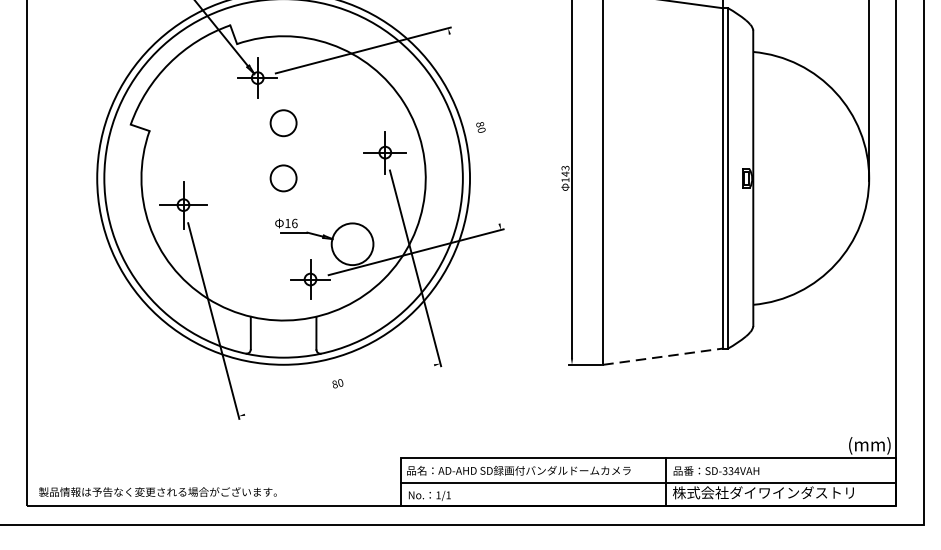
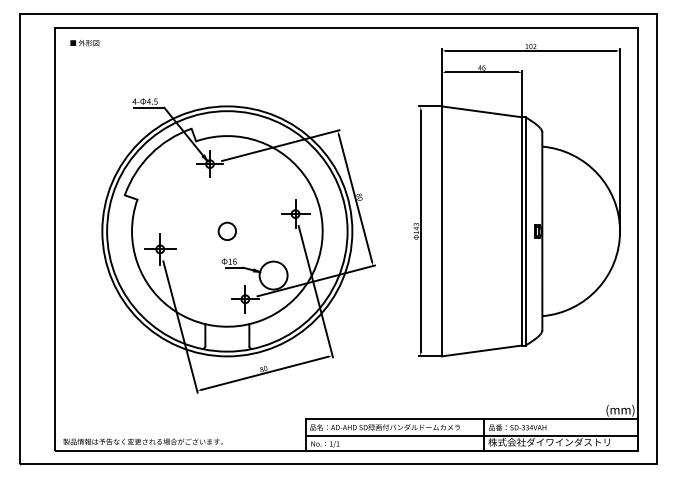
circle: (282, 121) -> (226, 193), removed
line: (474, 127) -> (355, 197), added
line: (662, 355) -> (481, 350), dashed -> solid
line: (338, 388) -> (264, 372), added

